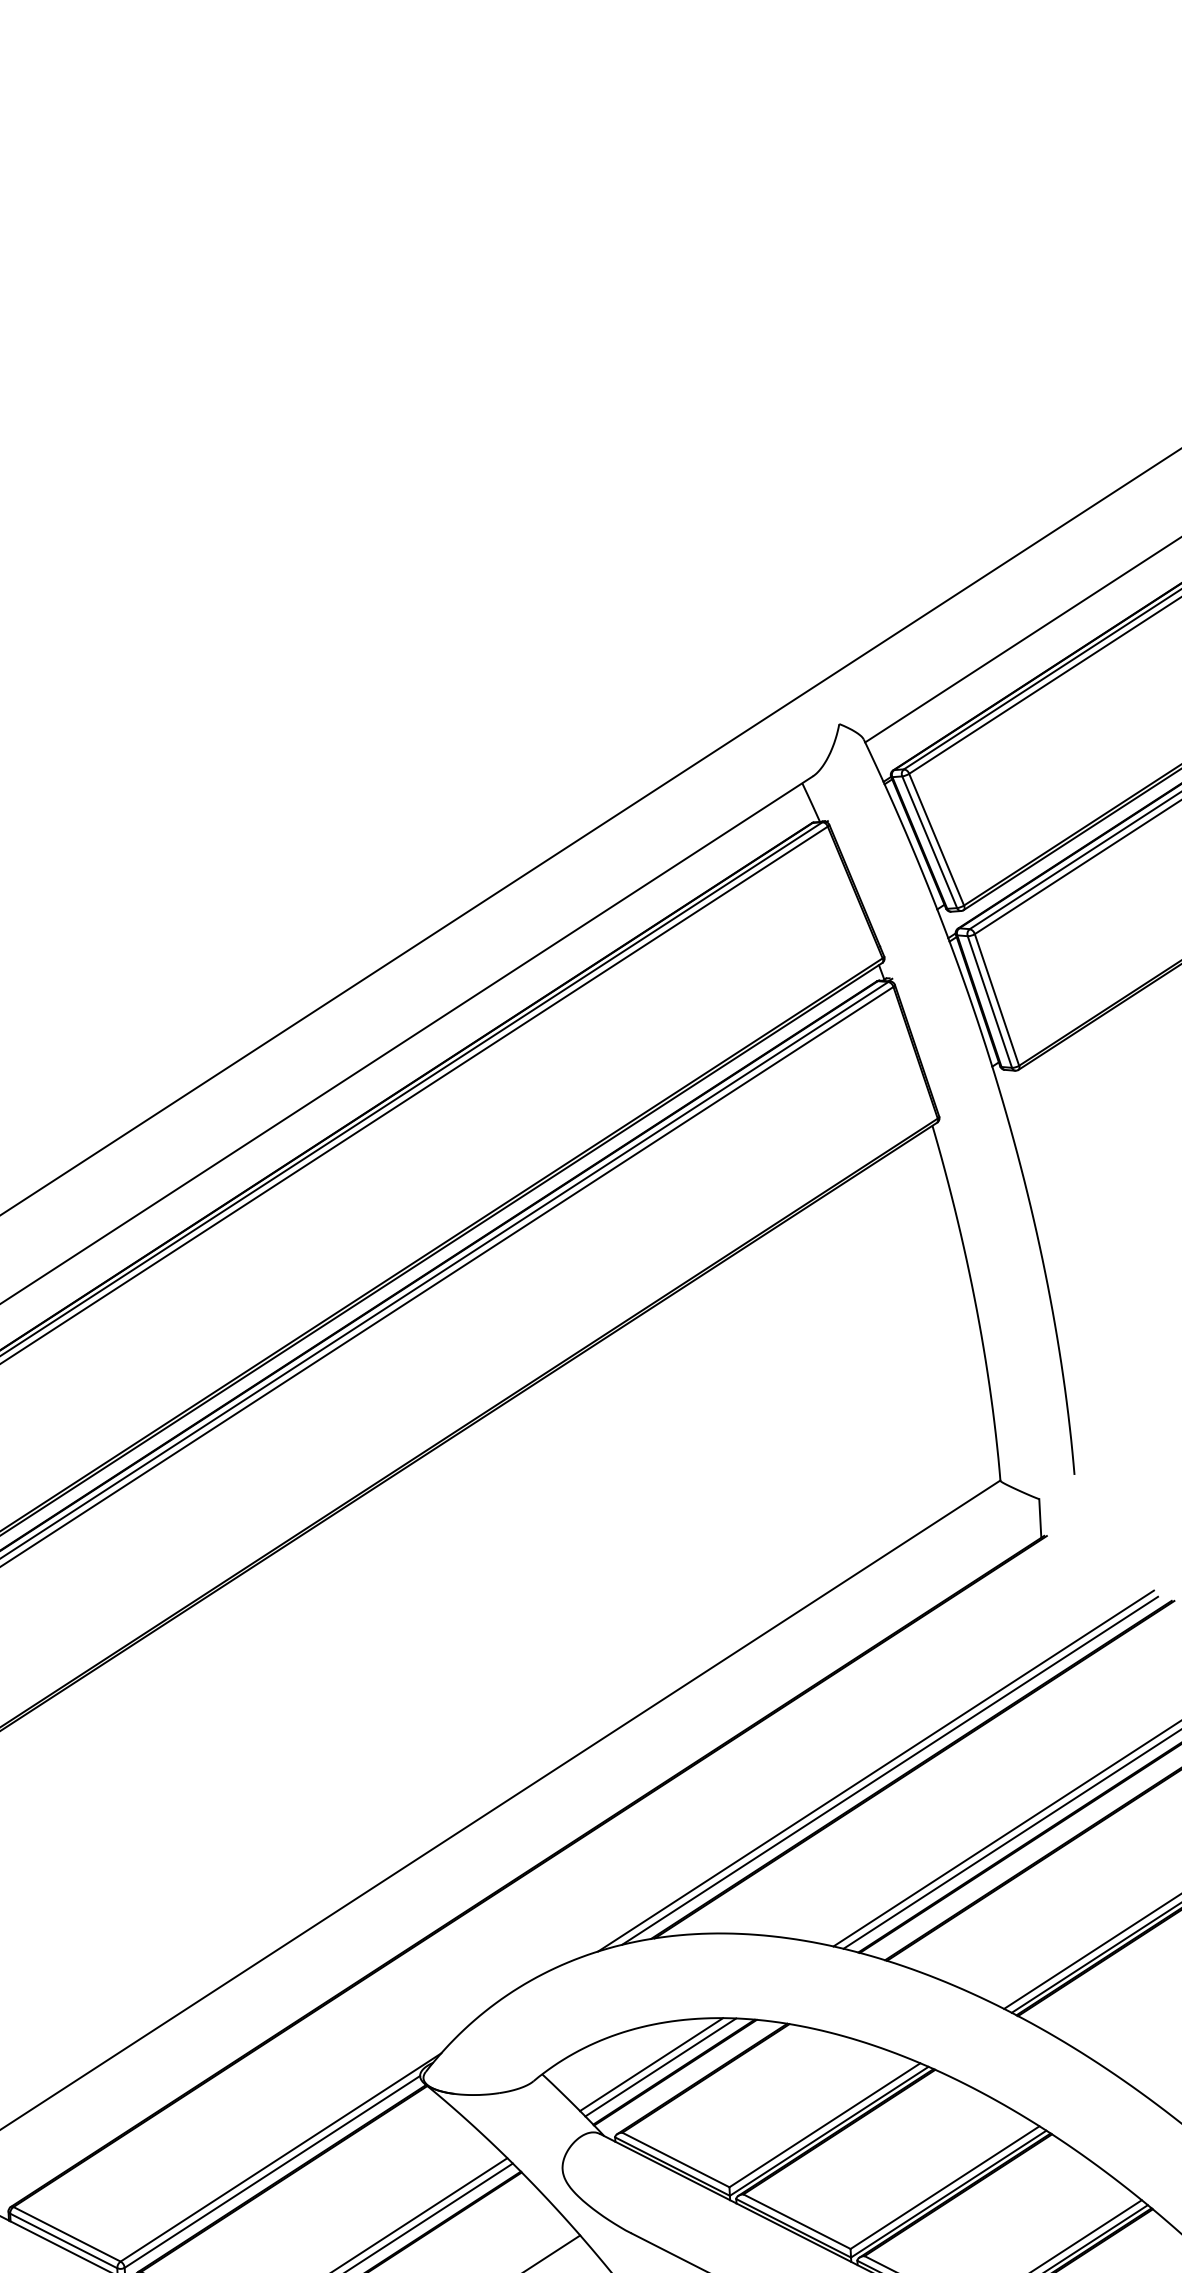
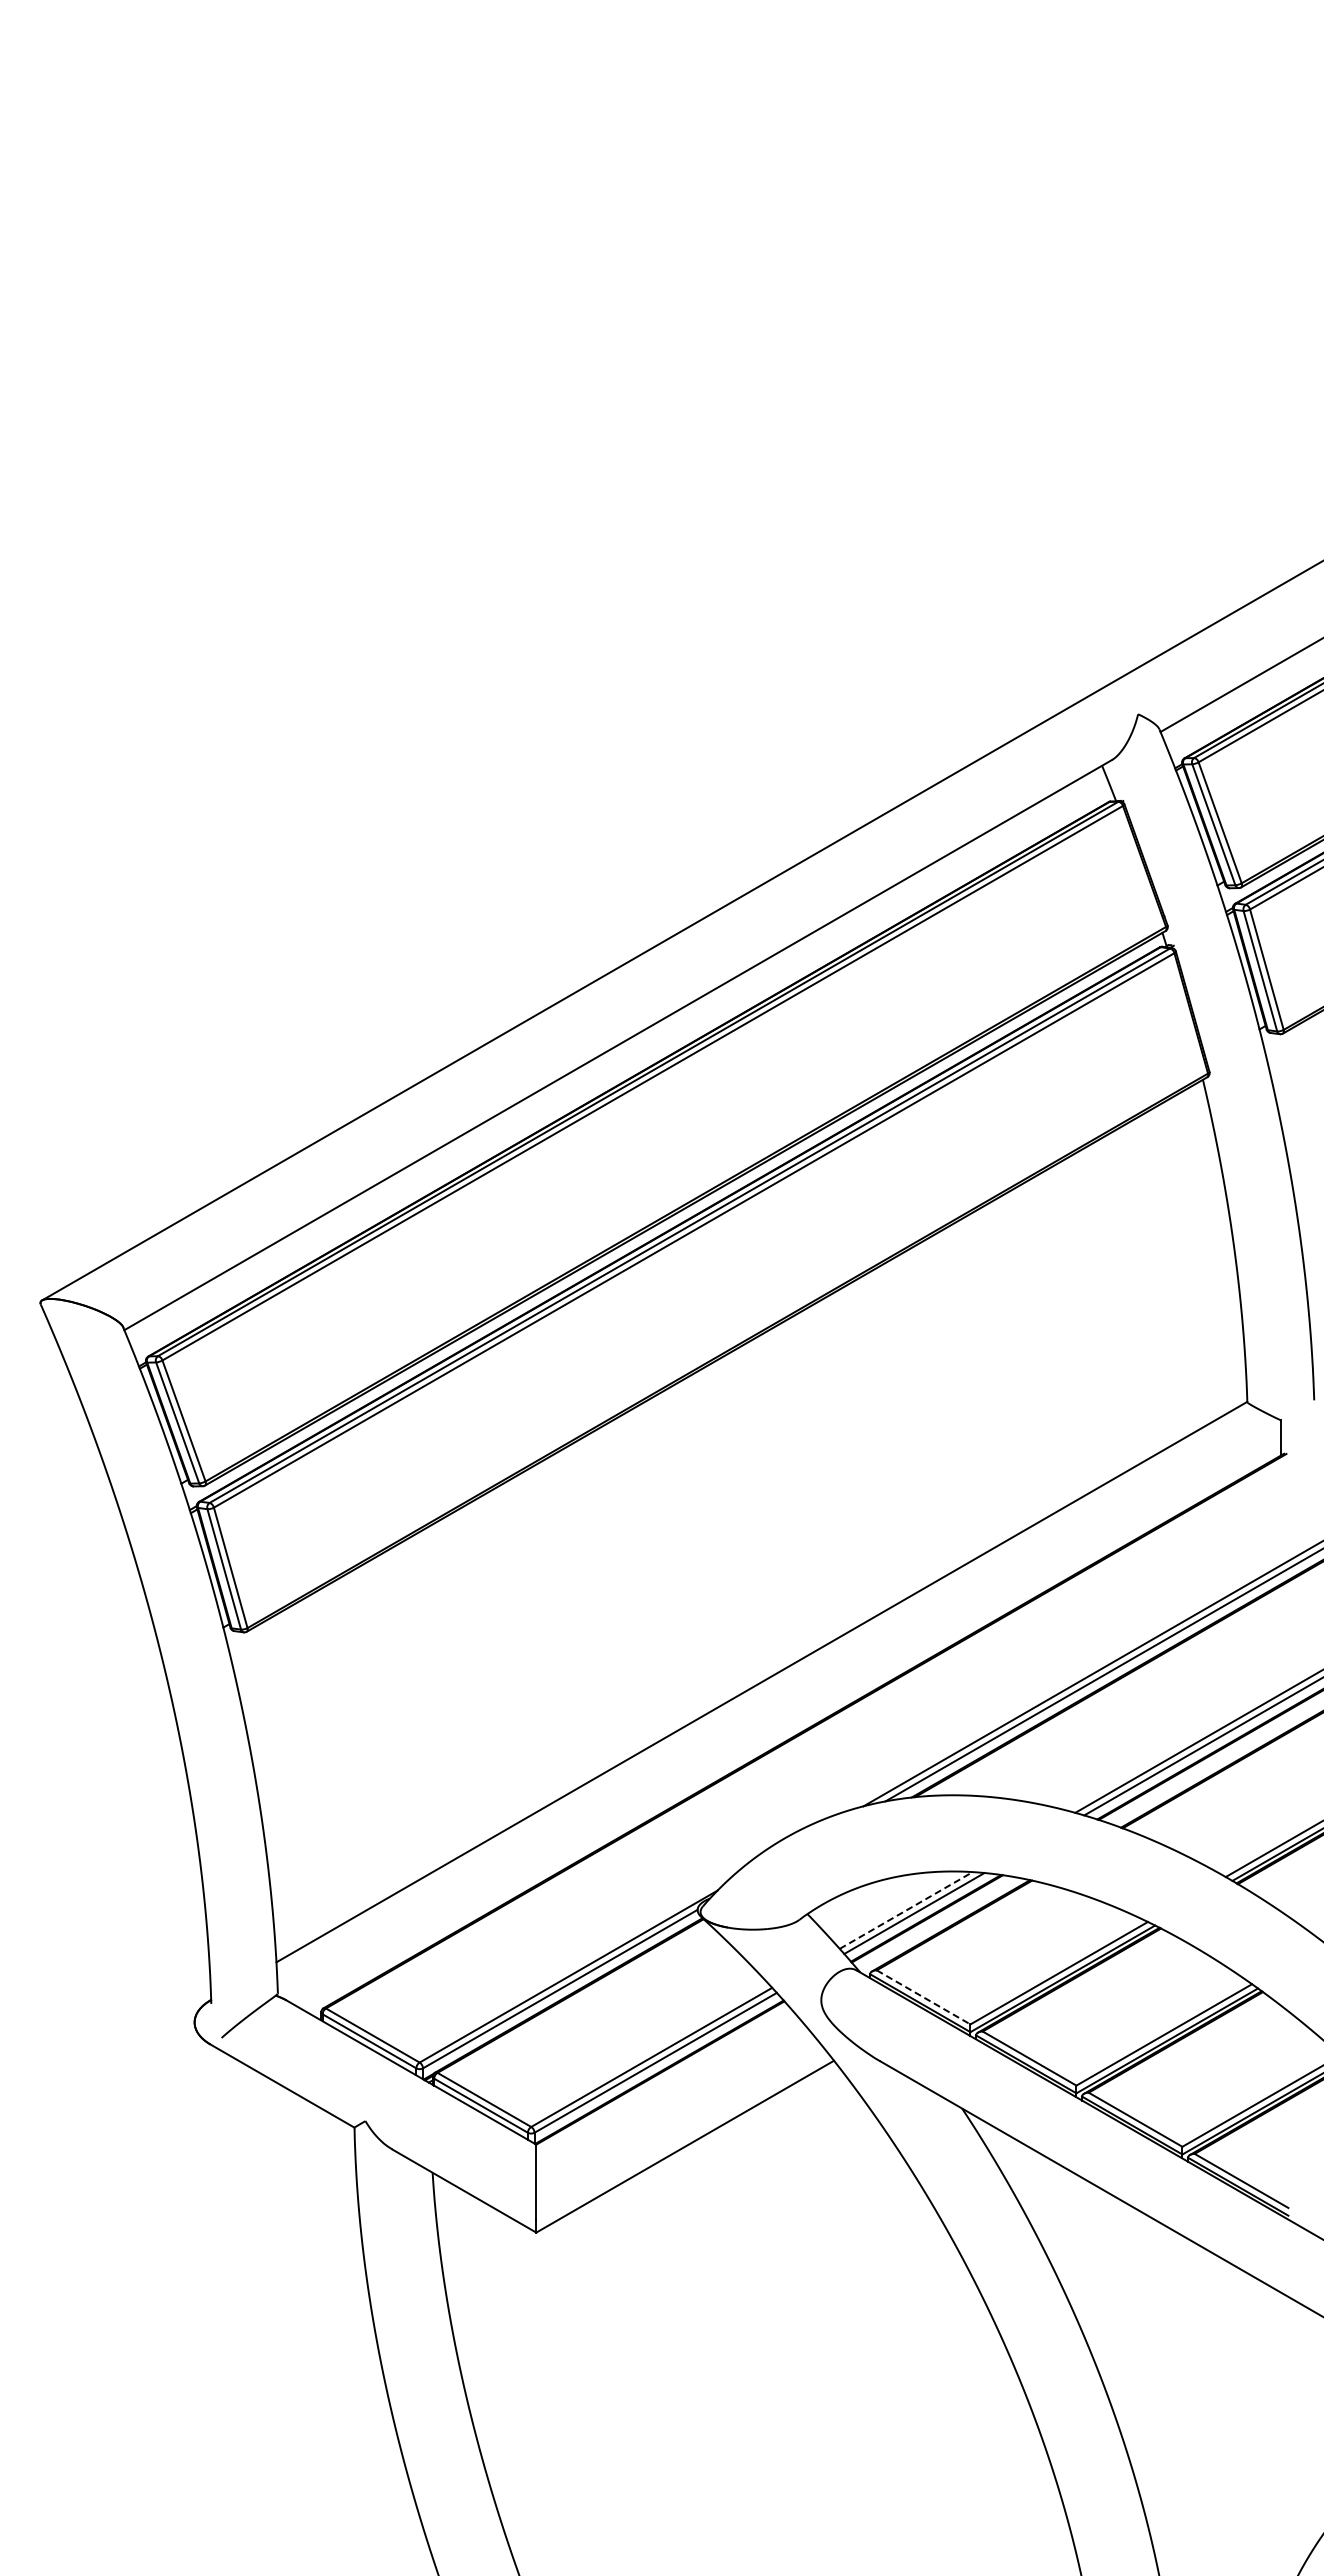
line: (651, 2064) -> (906, 1910), solid -> dashed
line: (676, 2160) -> (924, 1997), solid -> dashed

